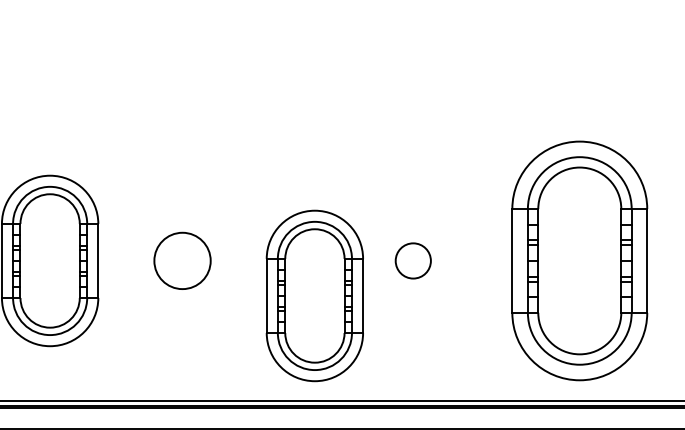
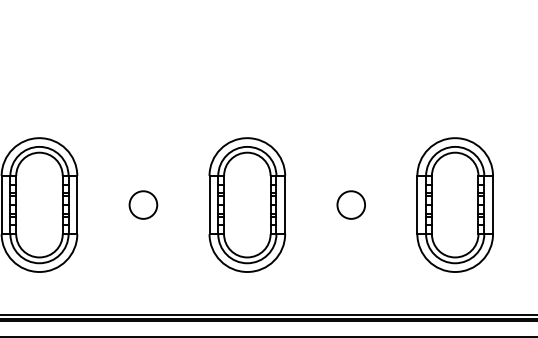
circle: (182, 260) -> (143, 204), size x0.62
circle: (412, 260) -> (350, 204), moved
part: (579, 260) -> (455, 204), size x0.71
part: (314, 295) -> (247, 204), moved

